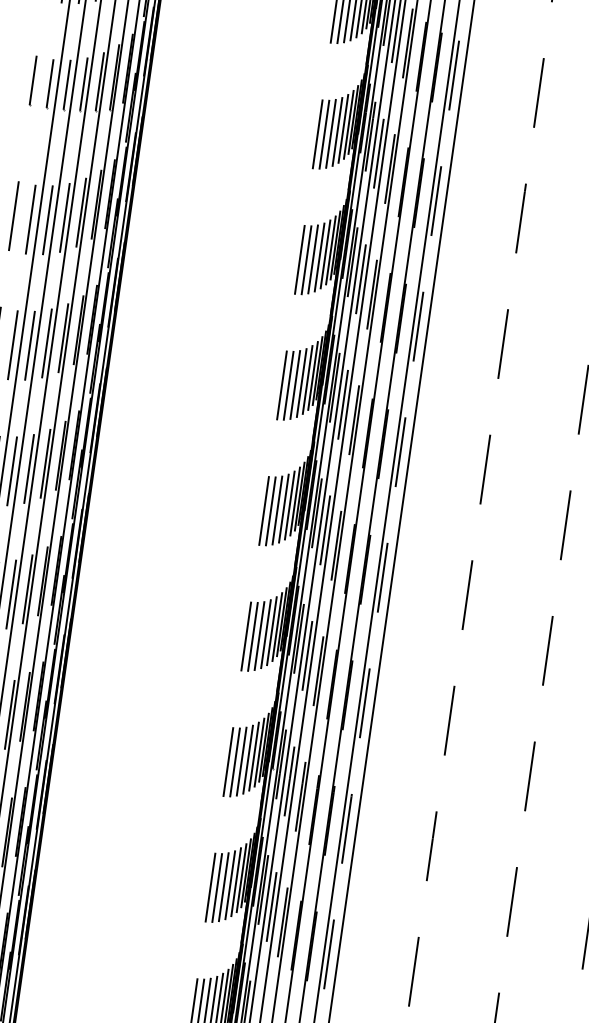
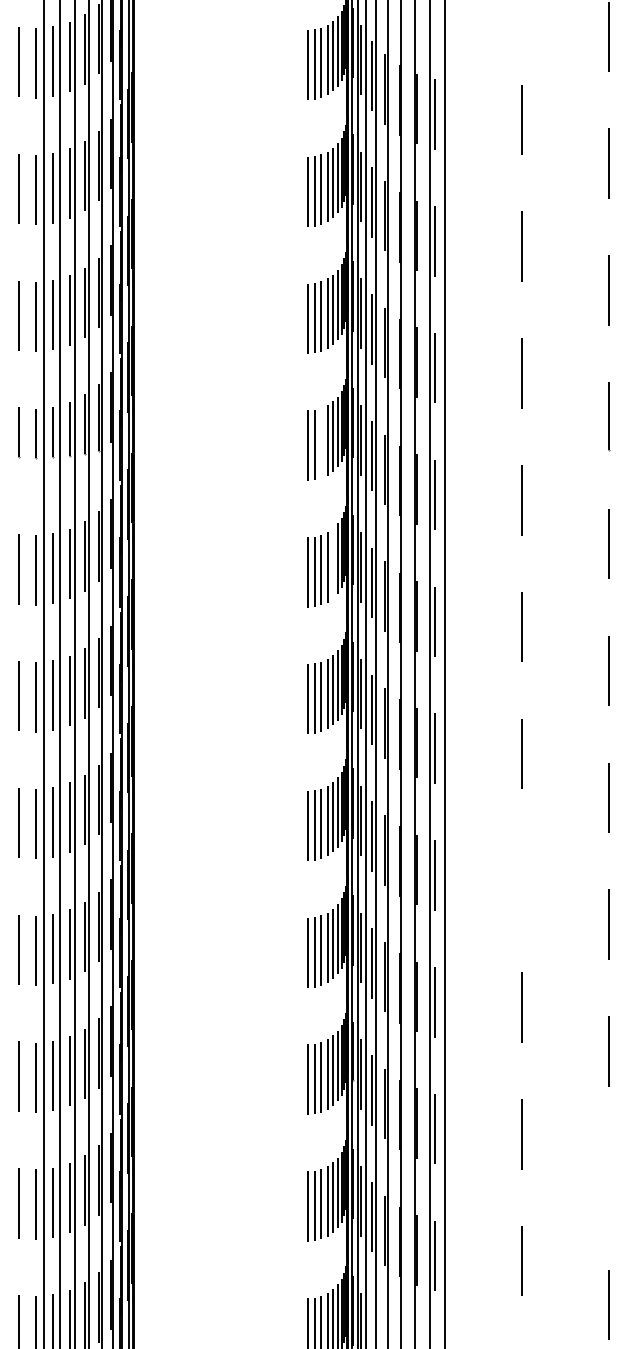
line: (331, 134) -> (321, 443), removed
line: (325, 254) -> (332, 563), removed
line: (467, 594) -> (521, 880), removed
line: (511, 901) -> (608, 1177), removed

